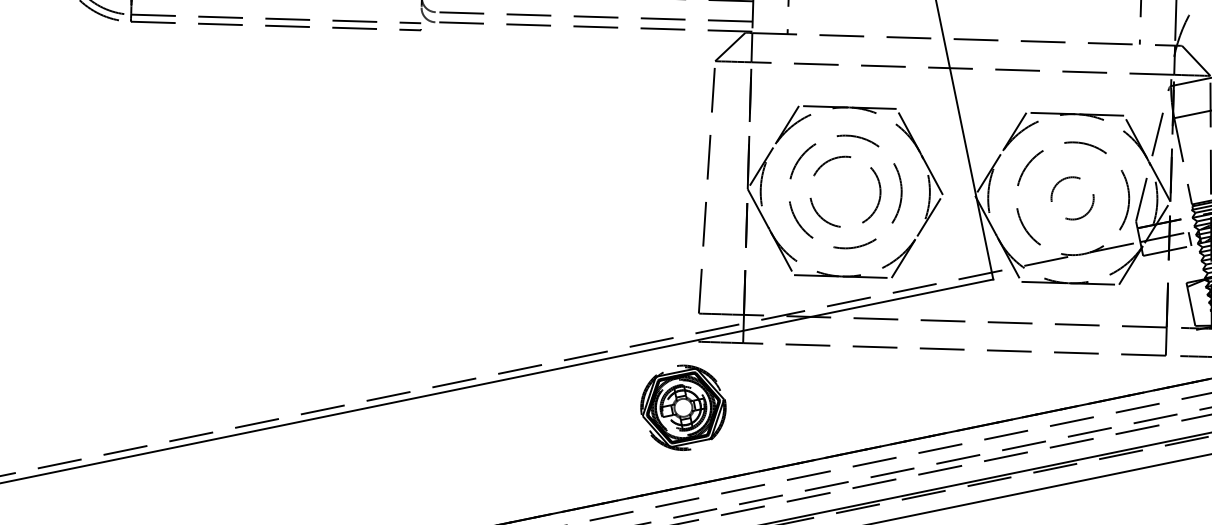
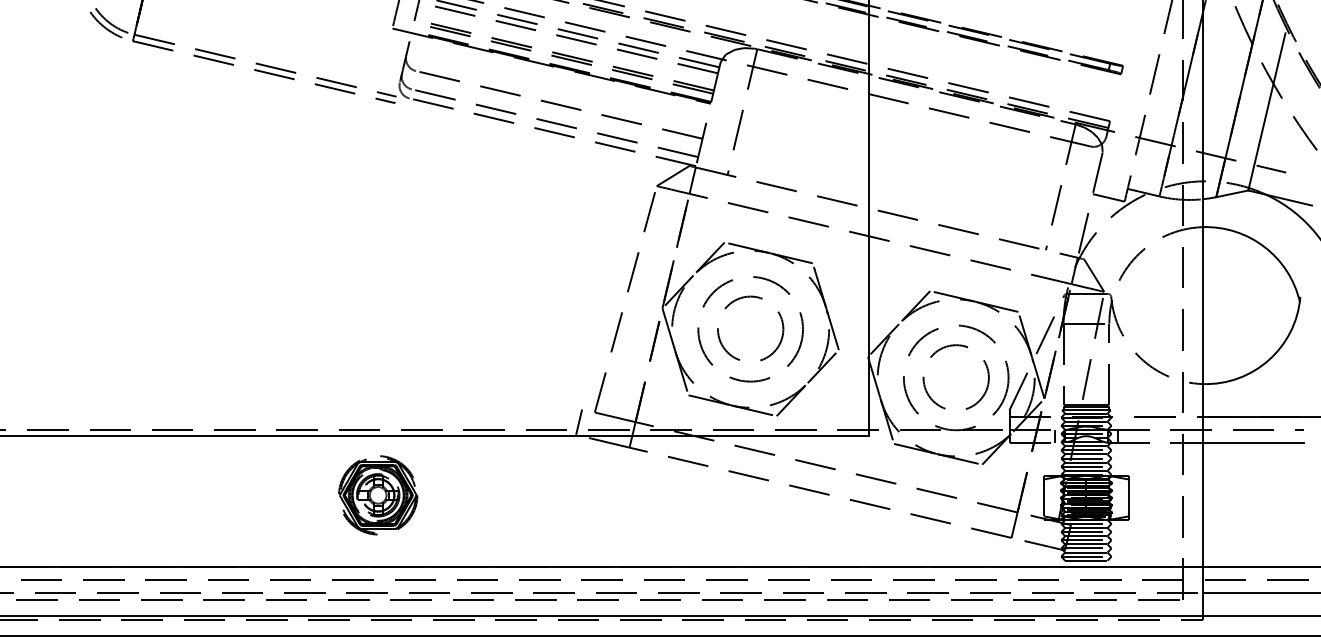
circle: (1071, 197) -> (955, 376), size x1.67
line: (684, 326) -> (579, 421), added
part: (683, 407) -> (378, 495), moved

